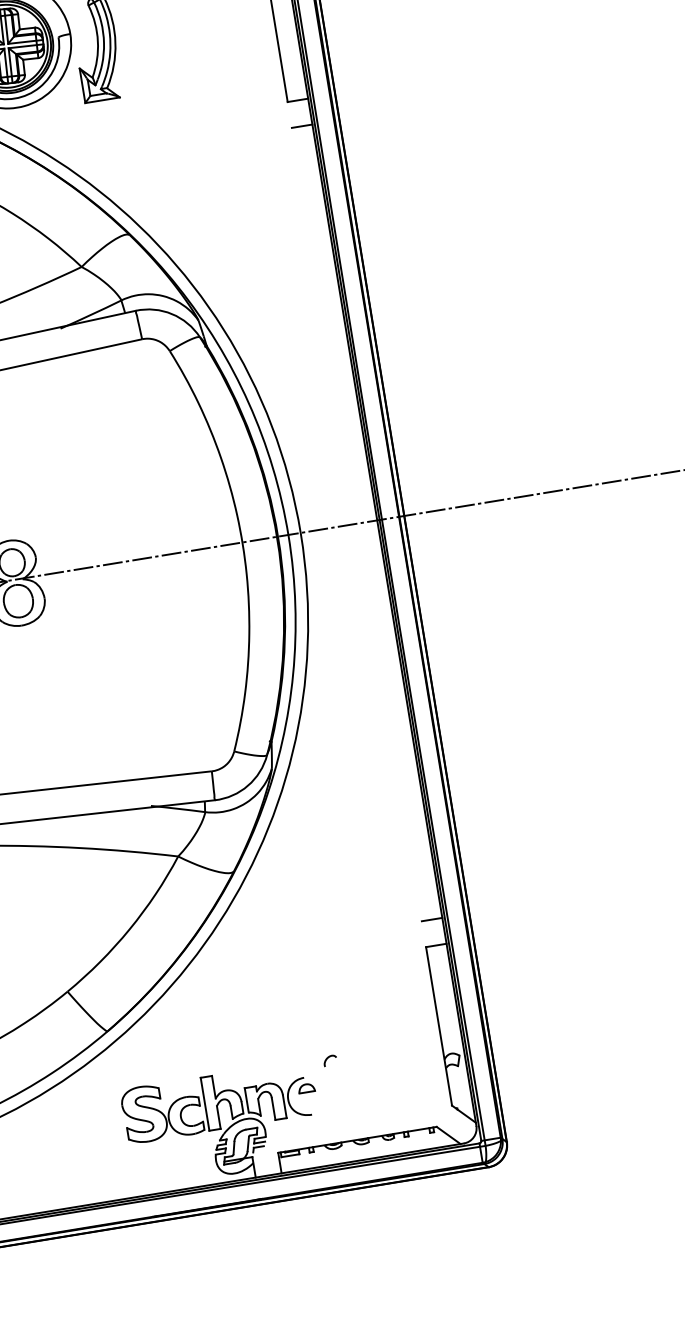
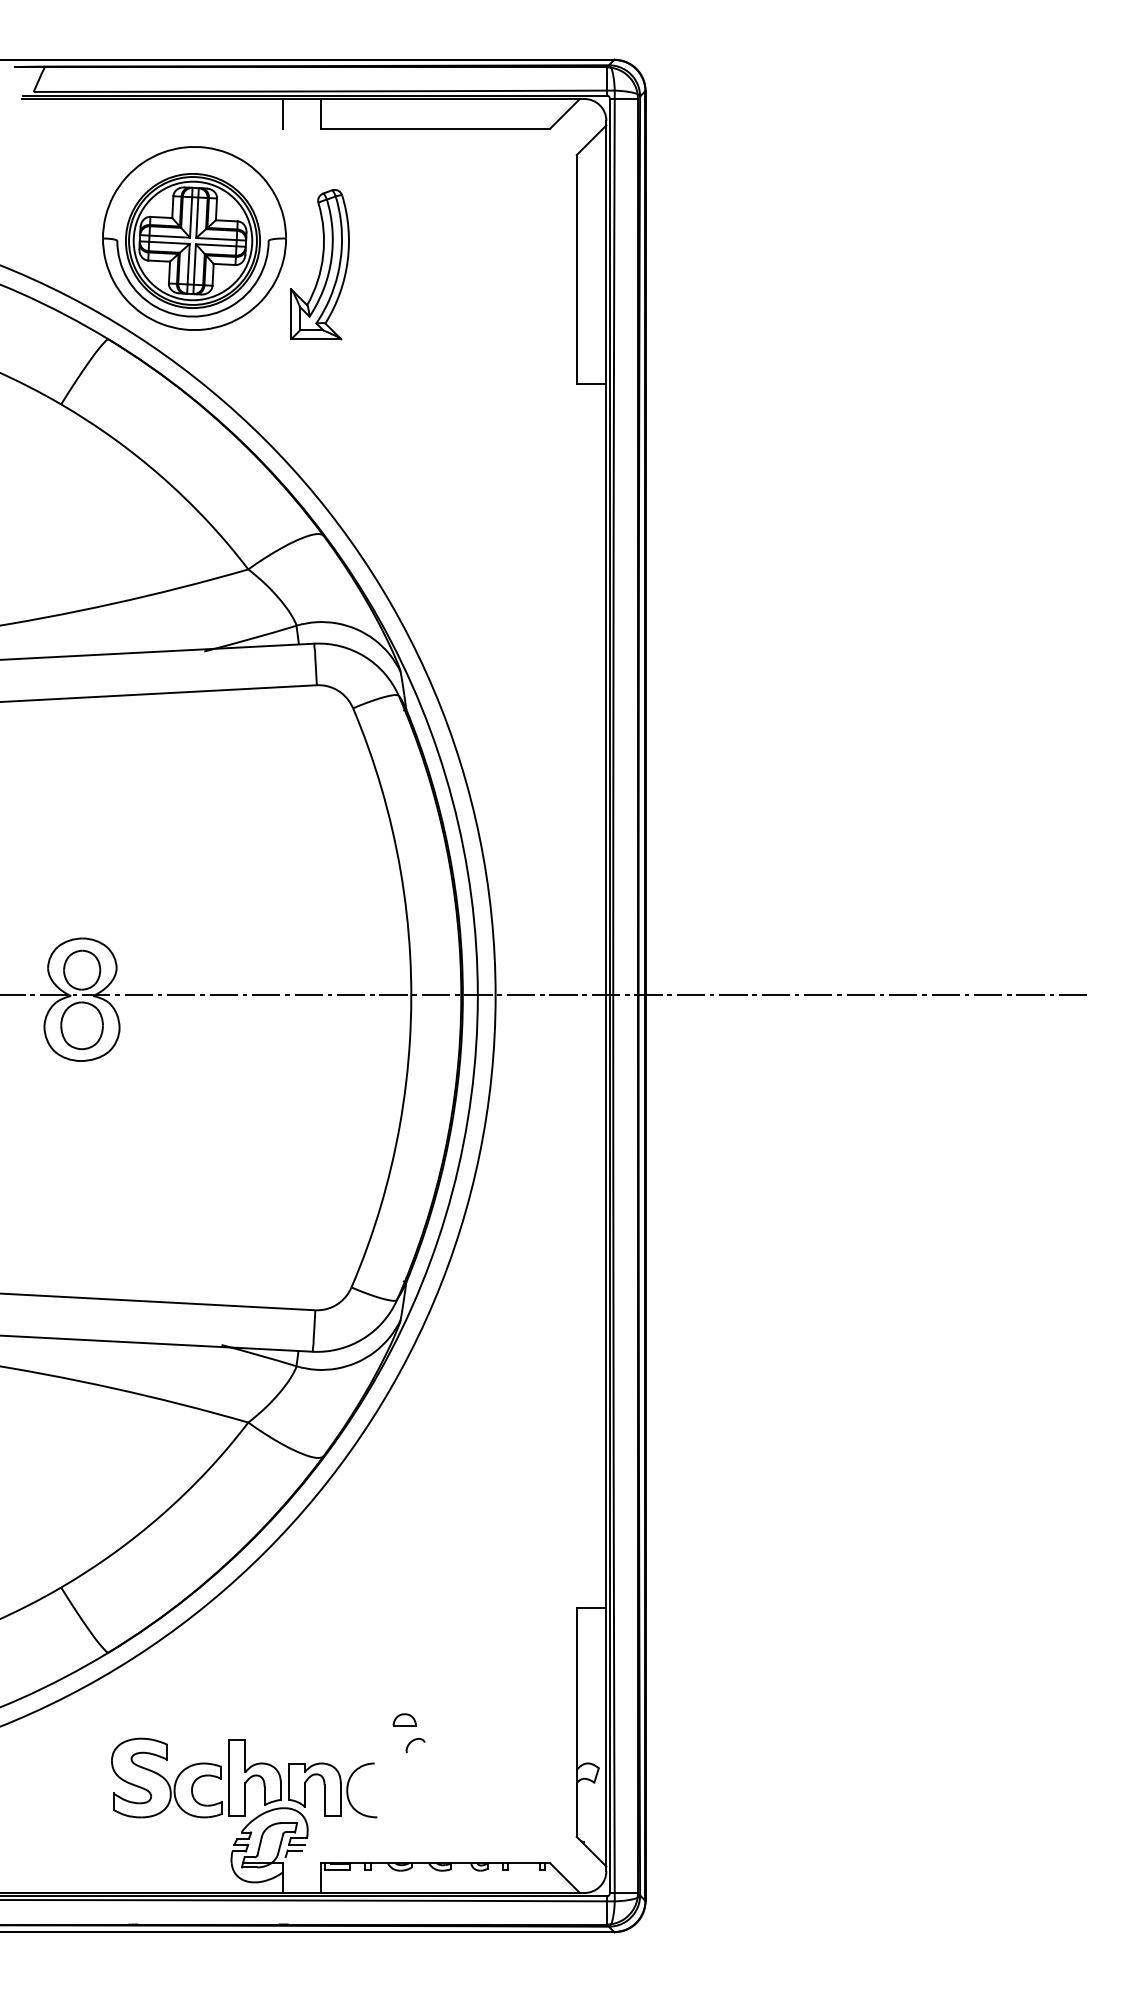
line: (302, 125) -> (591, 421), removed
line: (432, 919) -> (591, 1570), removed
part: (306, 1088) -> (404, 1719), moved

